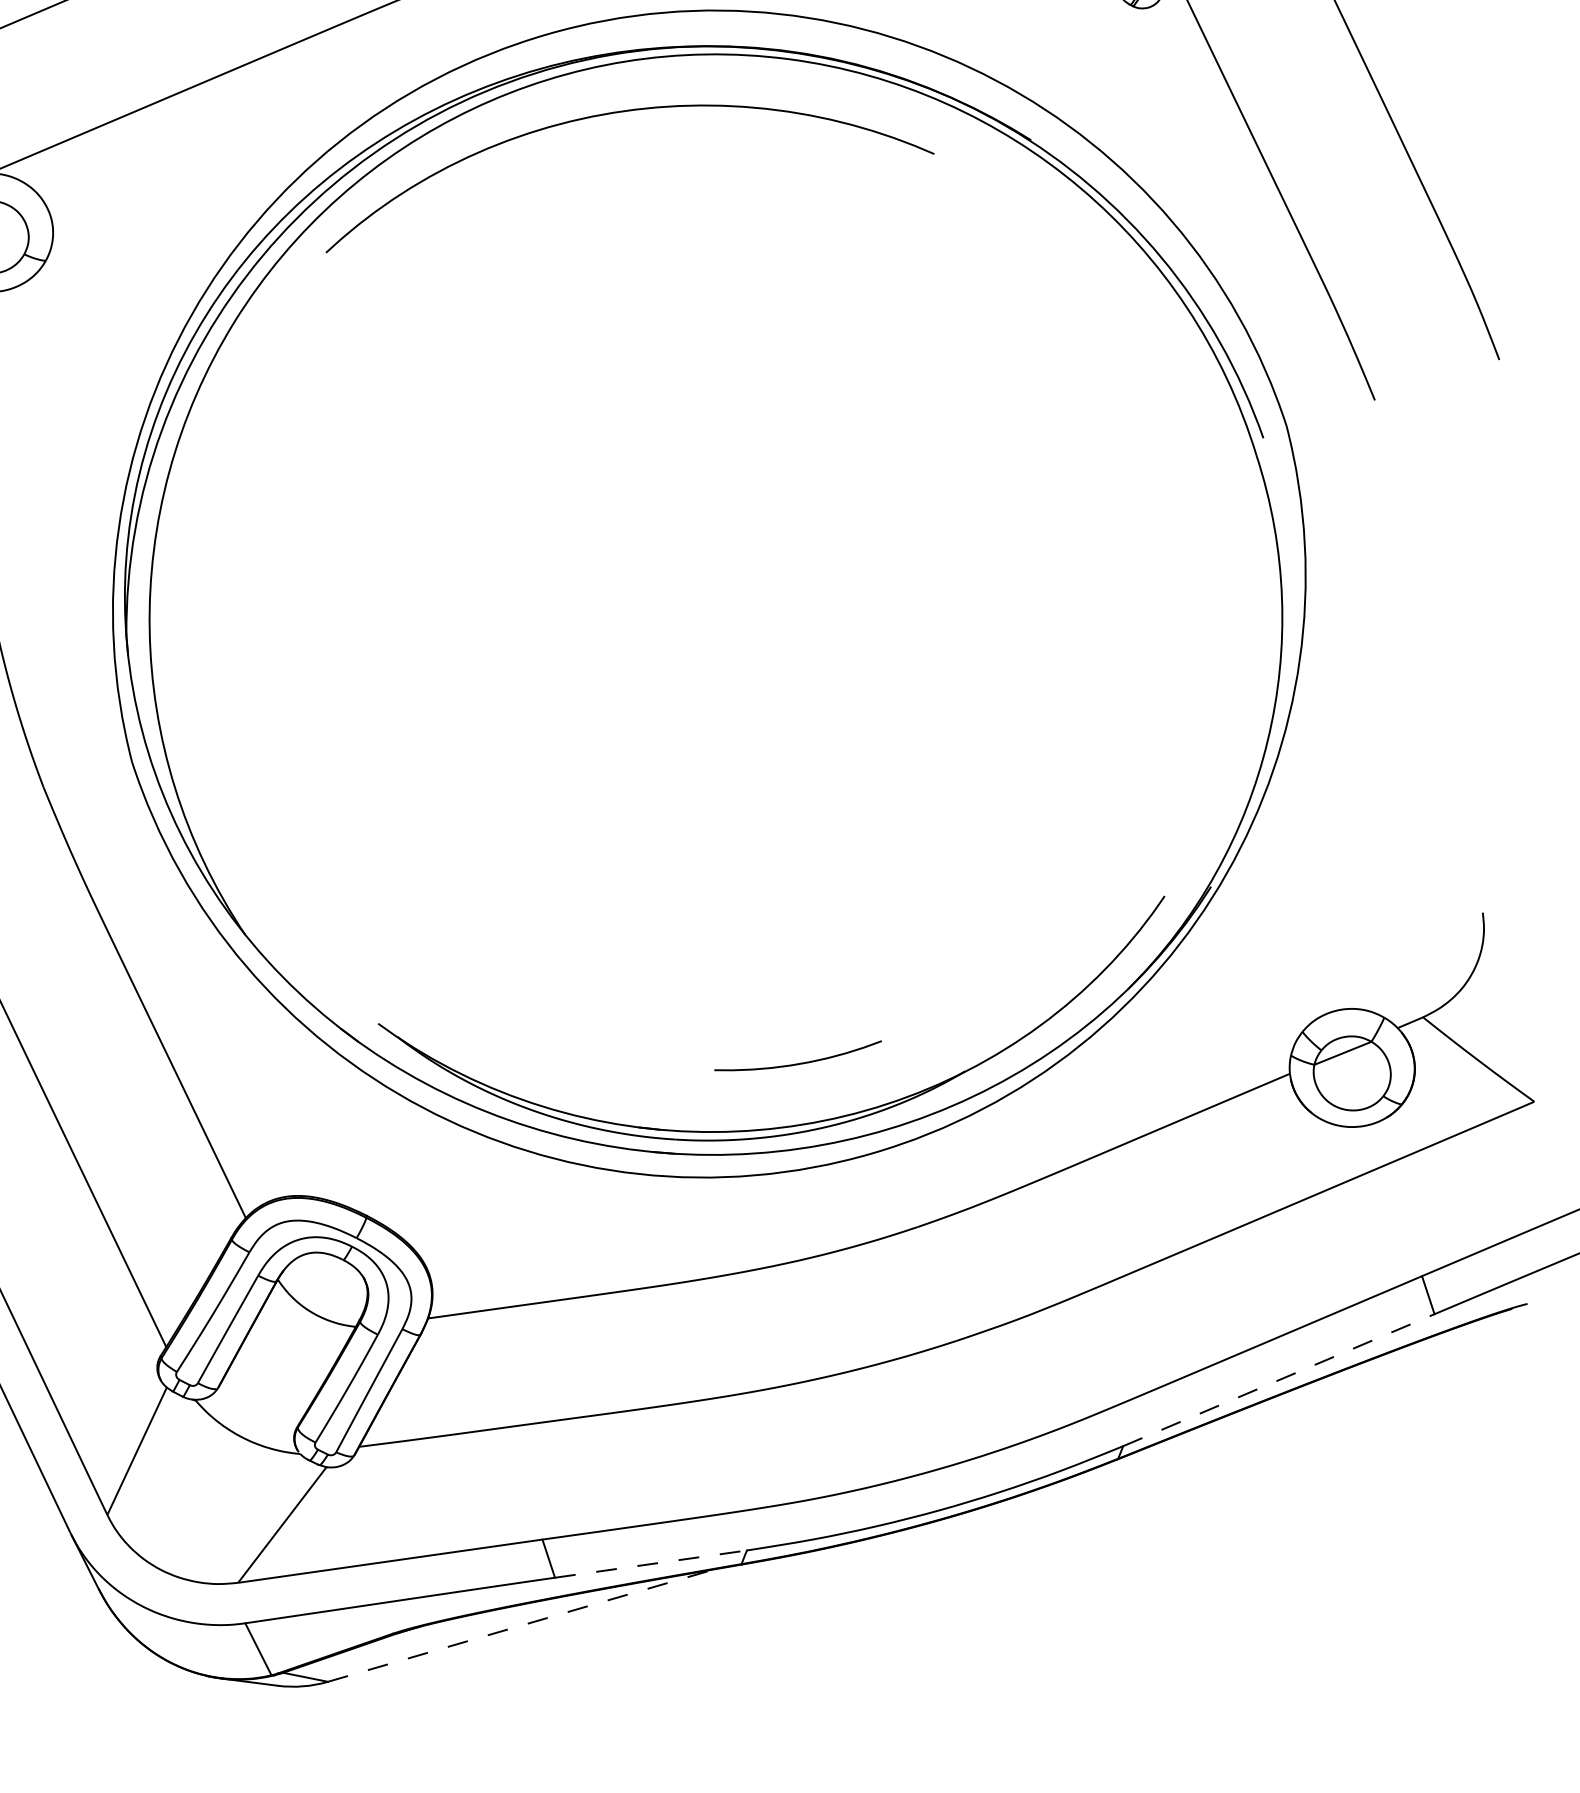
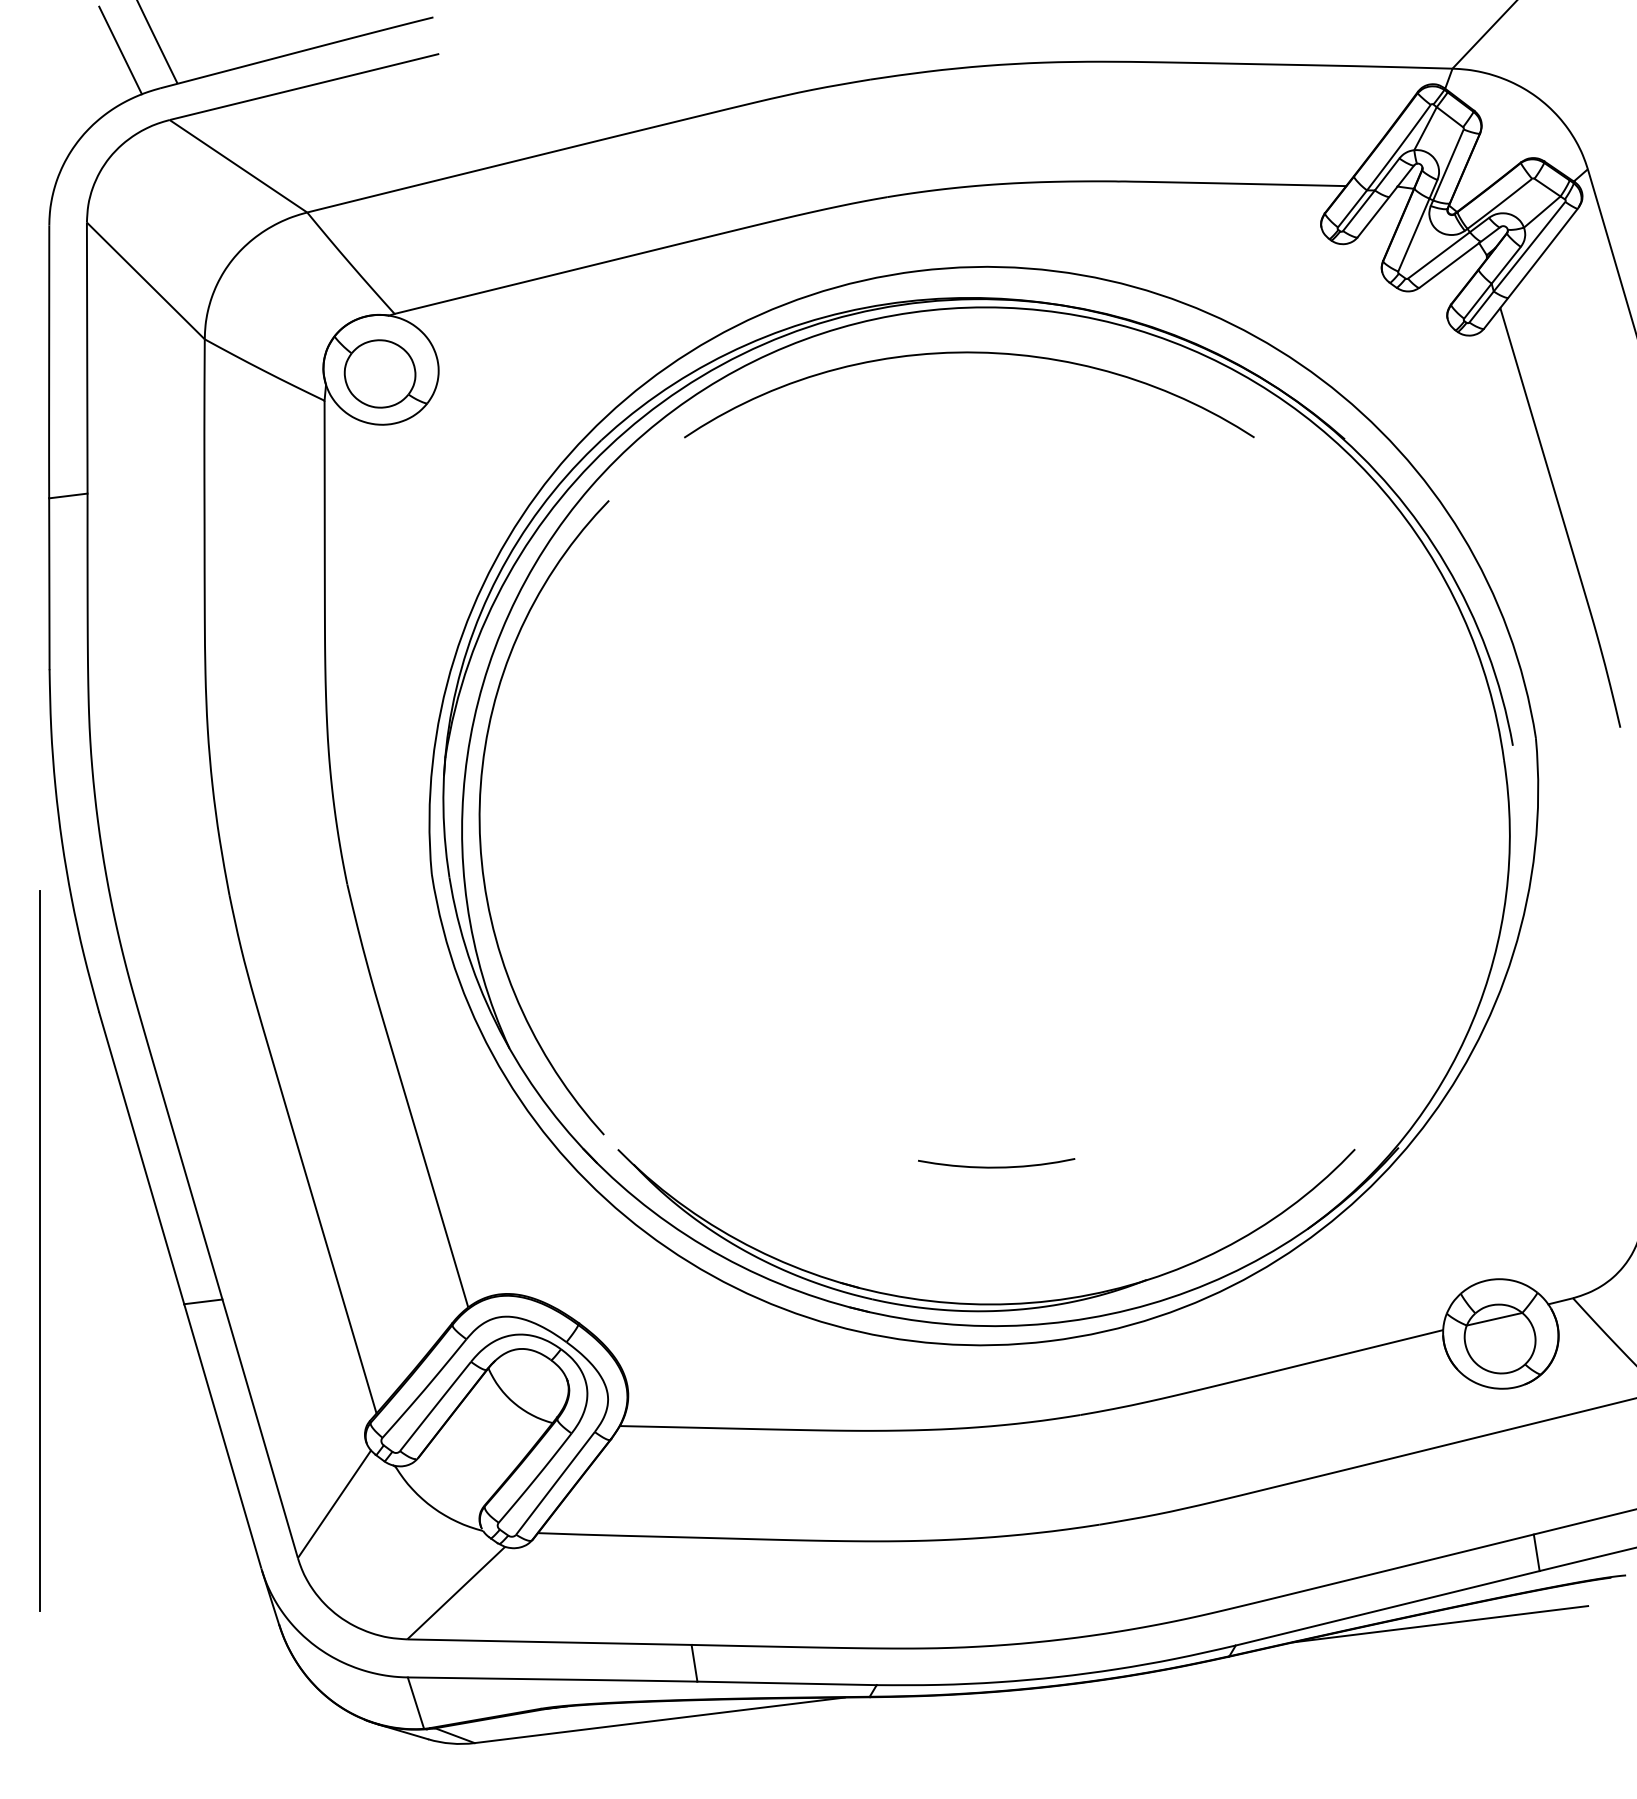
curve: (174, 693) -> (480, 817), added
curve: (799, 1062) -> (996, 1166), moved
line: (1279, 1380) -> (1388, 1608), dashed -> solid
line: (1338, 1388) -> (1440, 1624), added
line: (651, 1564) -> (787, 1683), dashed -> solid
line: (522, 1625) -> (660, 1720), dashed -> solid

